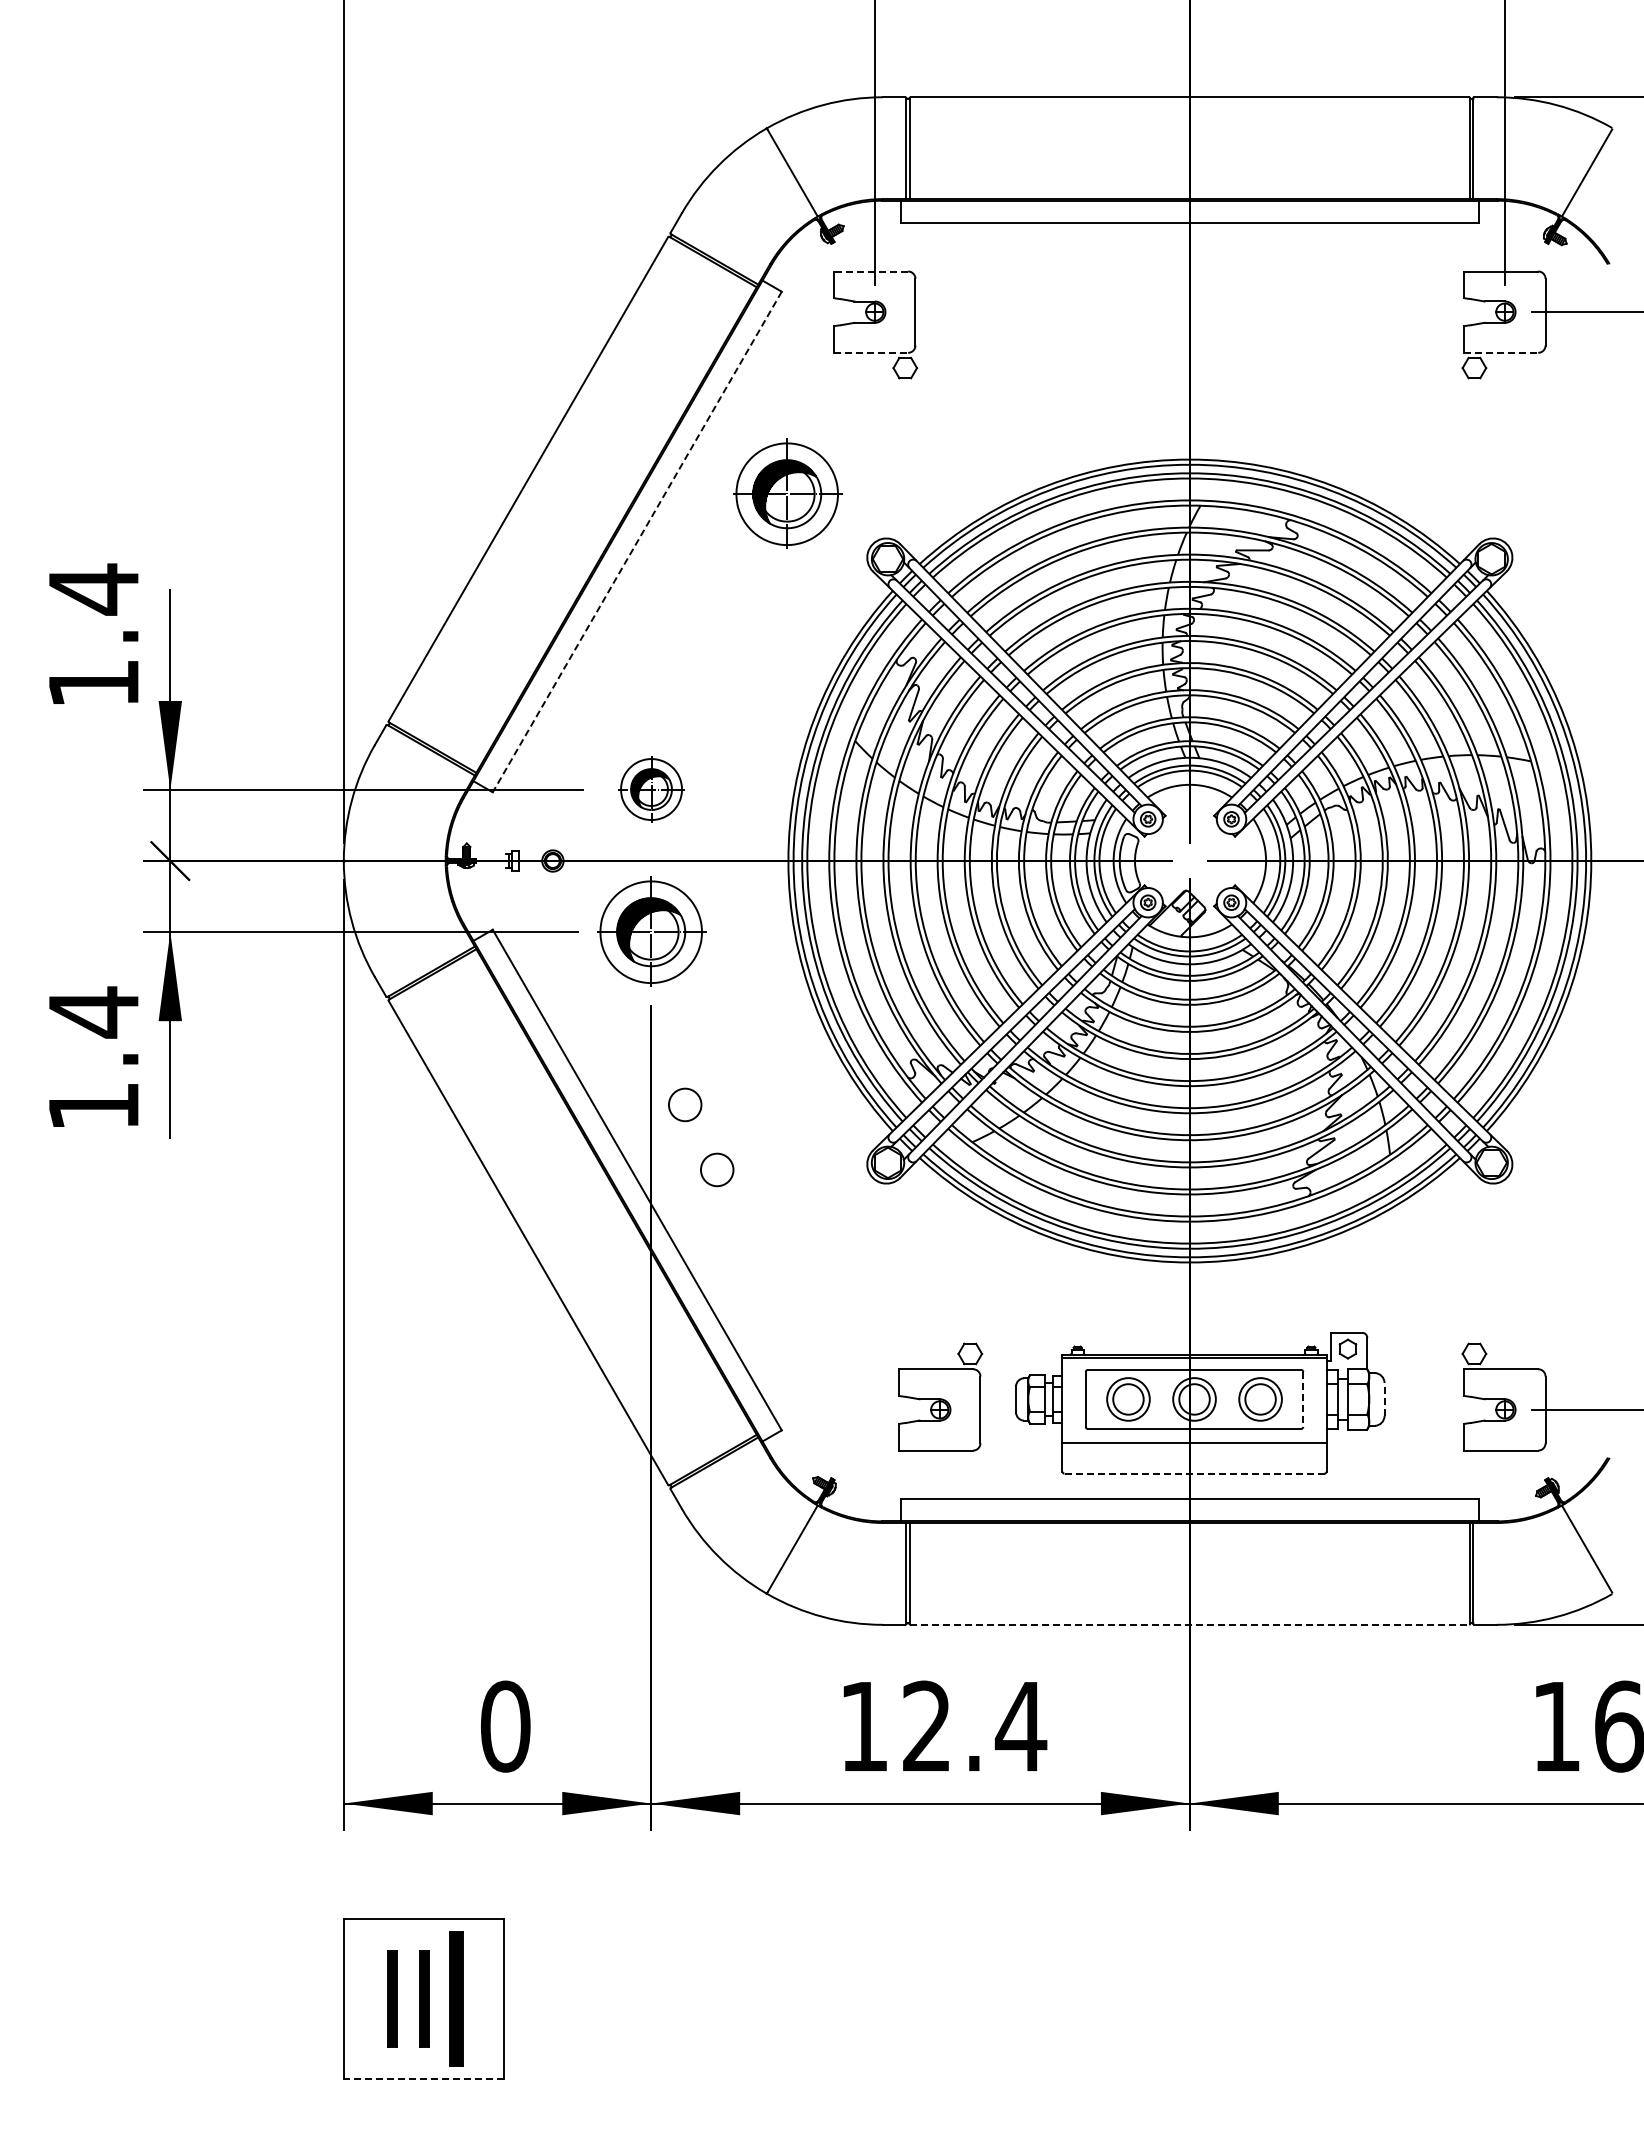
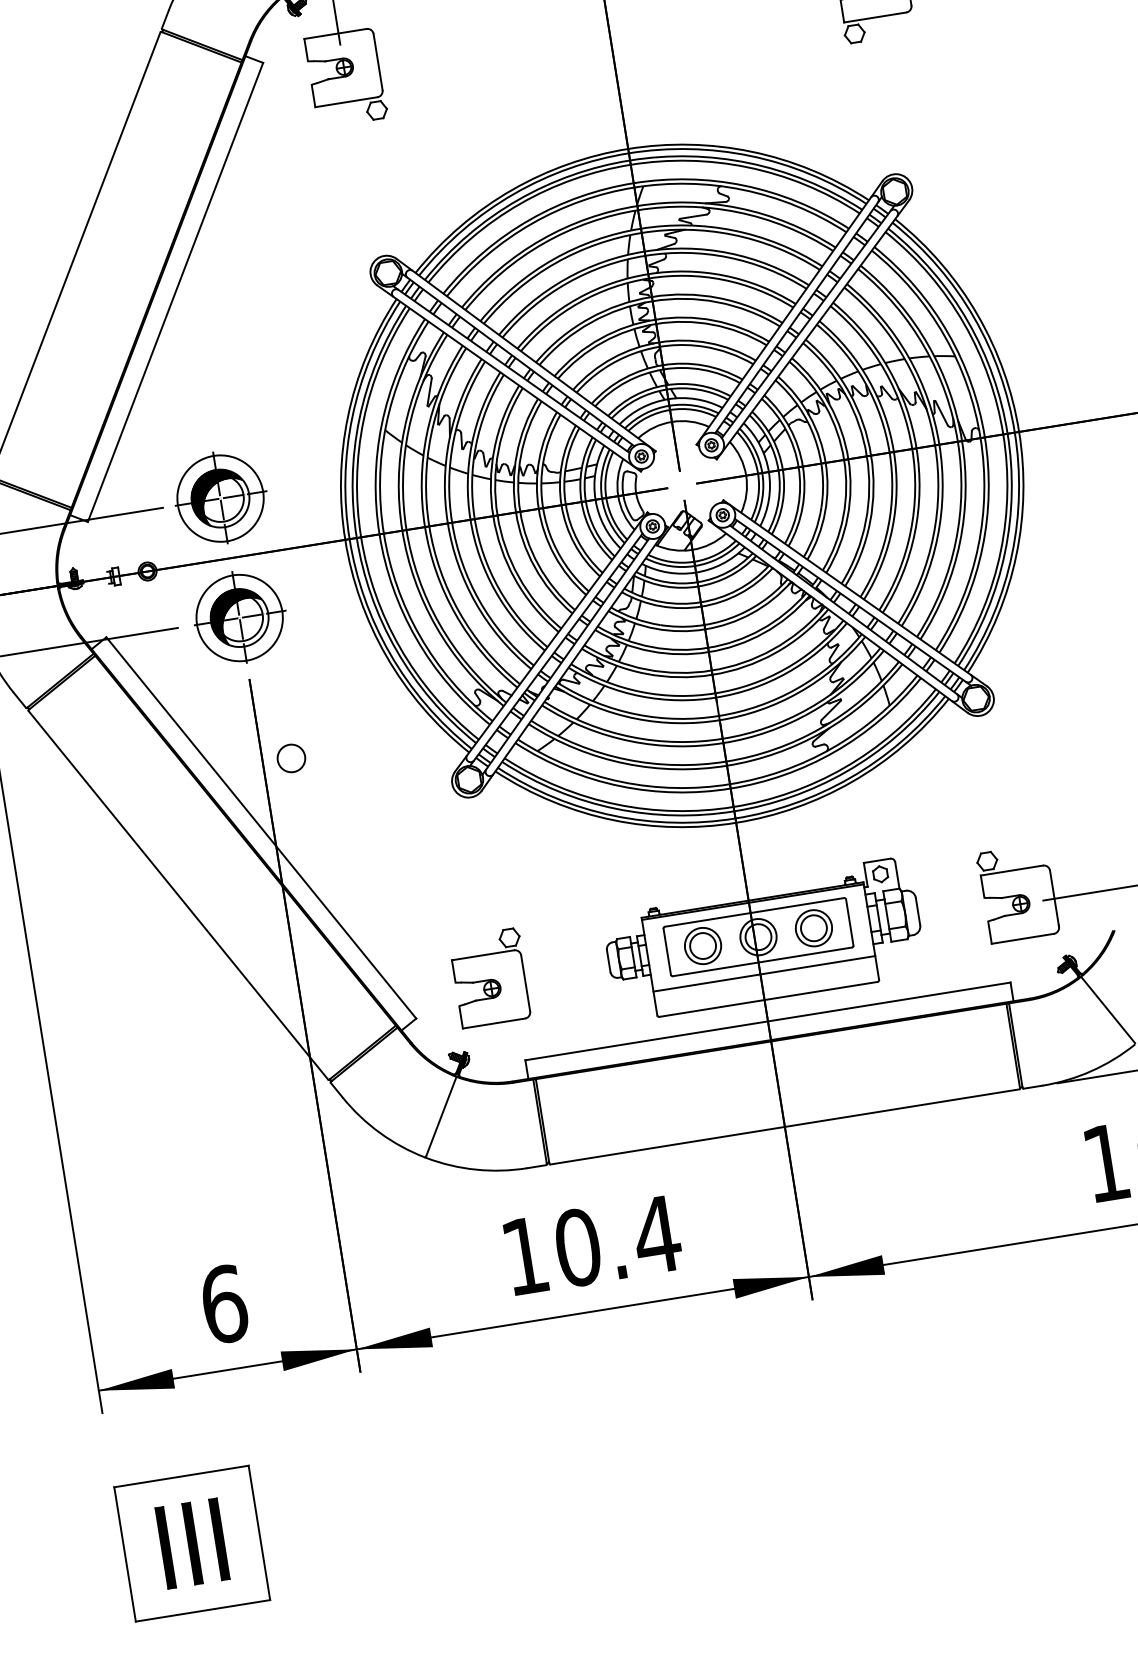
line: (871, 271) -> (335, 33), dashed -> solid
line: (871, 352) -> (346, 101), dashed -> solid
line: (1501, 352) -> (875, 17), dashed -> solid
part: (787, 493) -> (295, 231), removed
line: (637, 542) -> (175, 292), dashed -> solid
part: (651, 788) -> (220, 497), size x1.67
circle: (717, 1169) -> (327, 808), removed
part: (940, 1396) -> (490, 977), moved
line: (1384, 1398) -> (917, 910), dashed -> solid
line: (1303, 1399) -> (849, 922), dashed -> solid
line: (1194, 1473) -> (768, 999), dashed -> solid
line: (1190, 1624) -> (785, 1126), dashed -> solid
text: (505, 1726) -> (224, 1304), 0 -> 6
text: (927, 1726) -> (578, 1247), 12.4 -> 10.4
part: (456, 1998) -> (219, 1539), size x0.71
line: (423, 2078) -> (202, 1610), dashed -> solid

